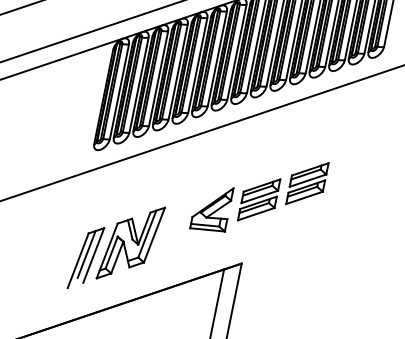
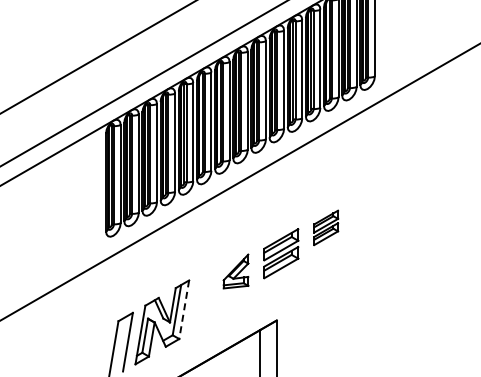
part: (307, 183) -> (326, 227), size x0.7
part: (211, 208) -> (235, 271), size x0.7
line: (154, 234) -> (184, 309), solid -> dashed
line: (86, 254) -> (120, 342), removed

